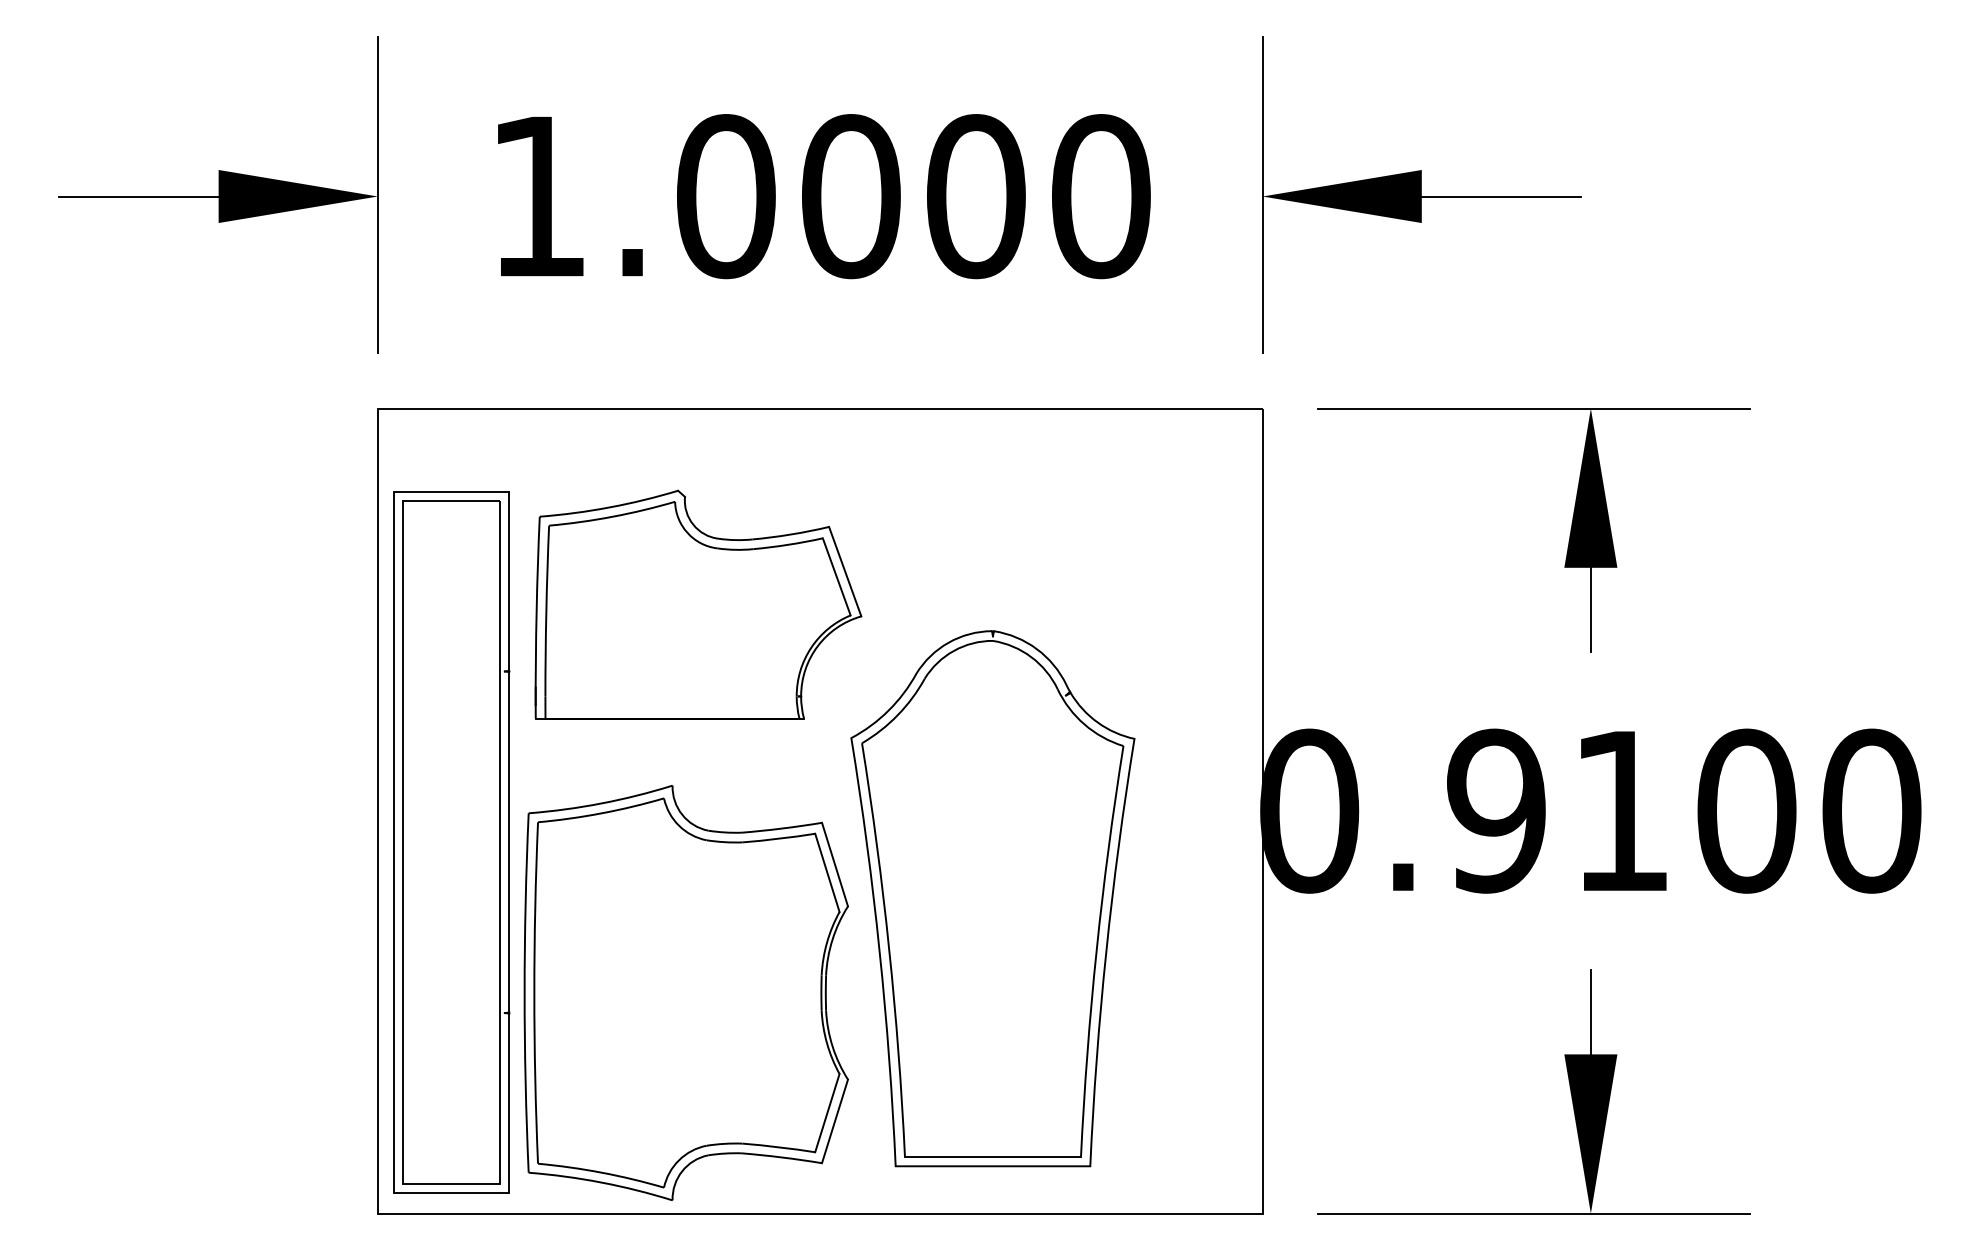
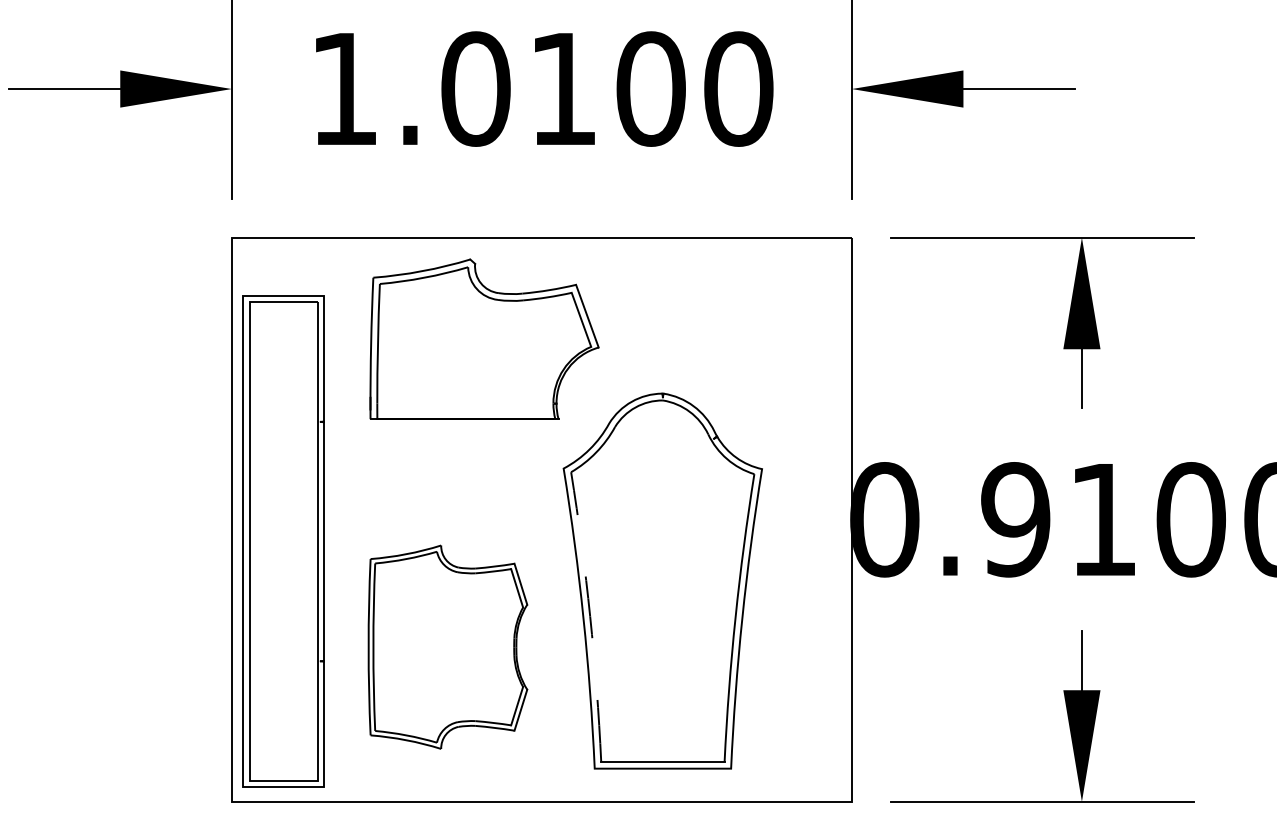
text: (851, 196) -> (563, 89), 1.0000 -> 1.0100
part: (698, 604) -> (484, 339), moved
arc: (889, 949) -> (590, 616), solid -> dashed
part: (685, 992) -> (447, 646), size x0.7

